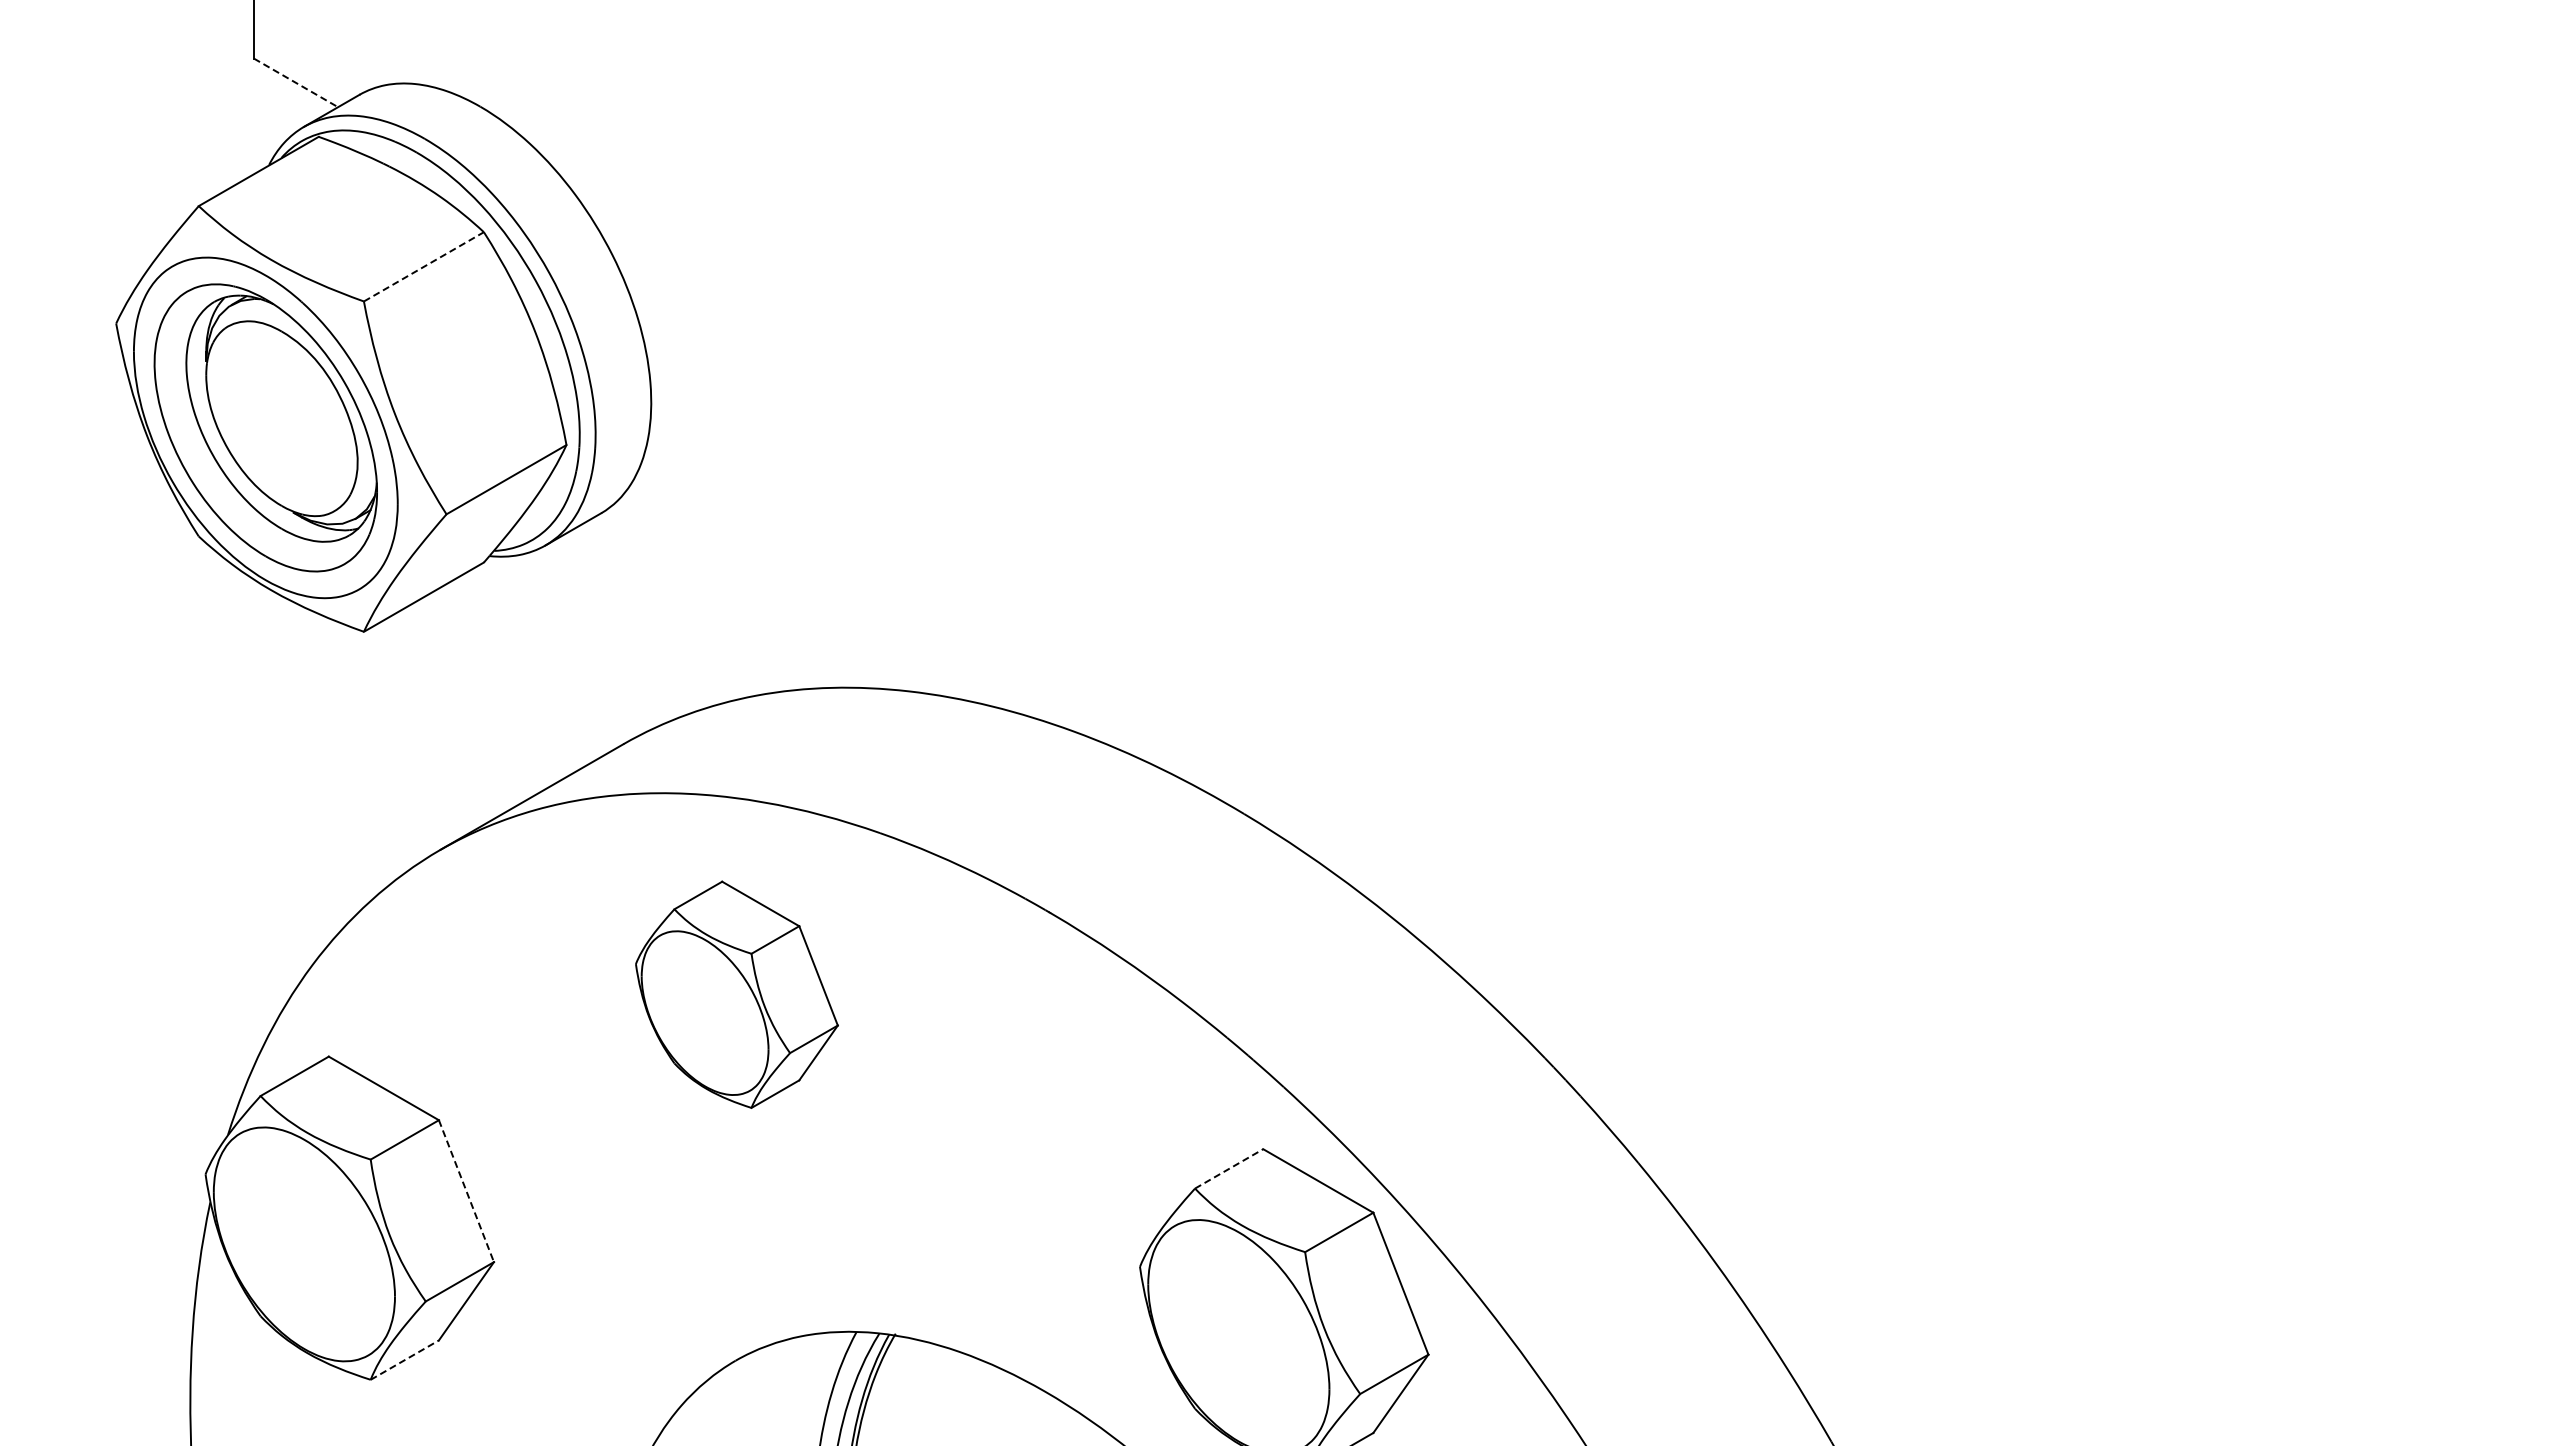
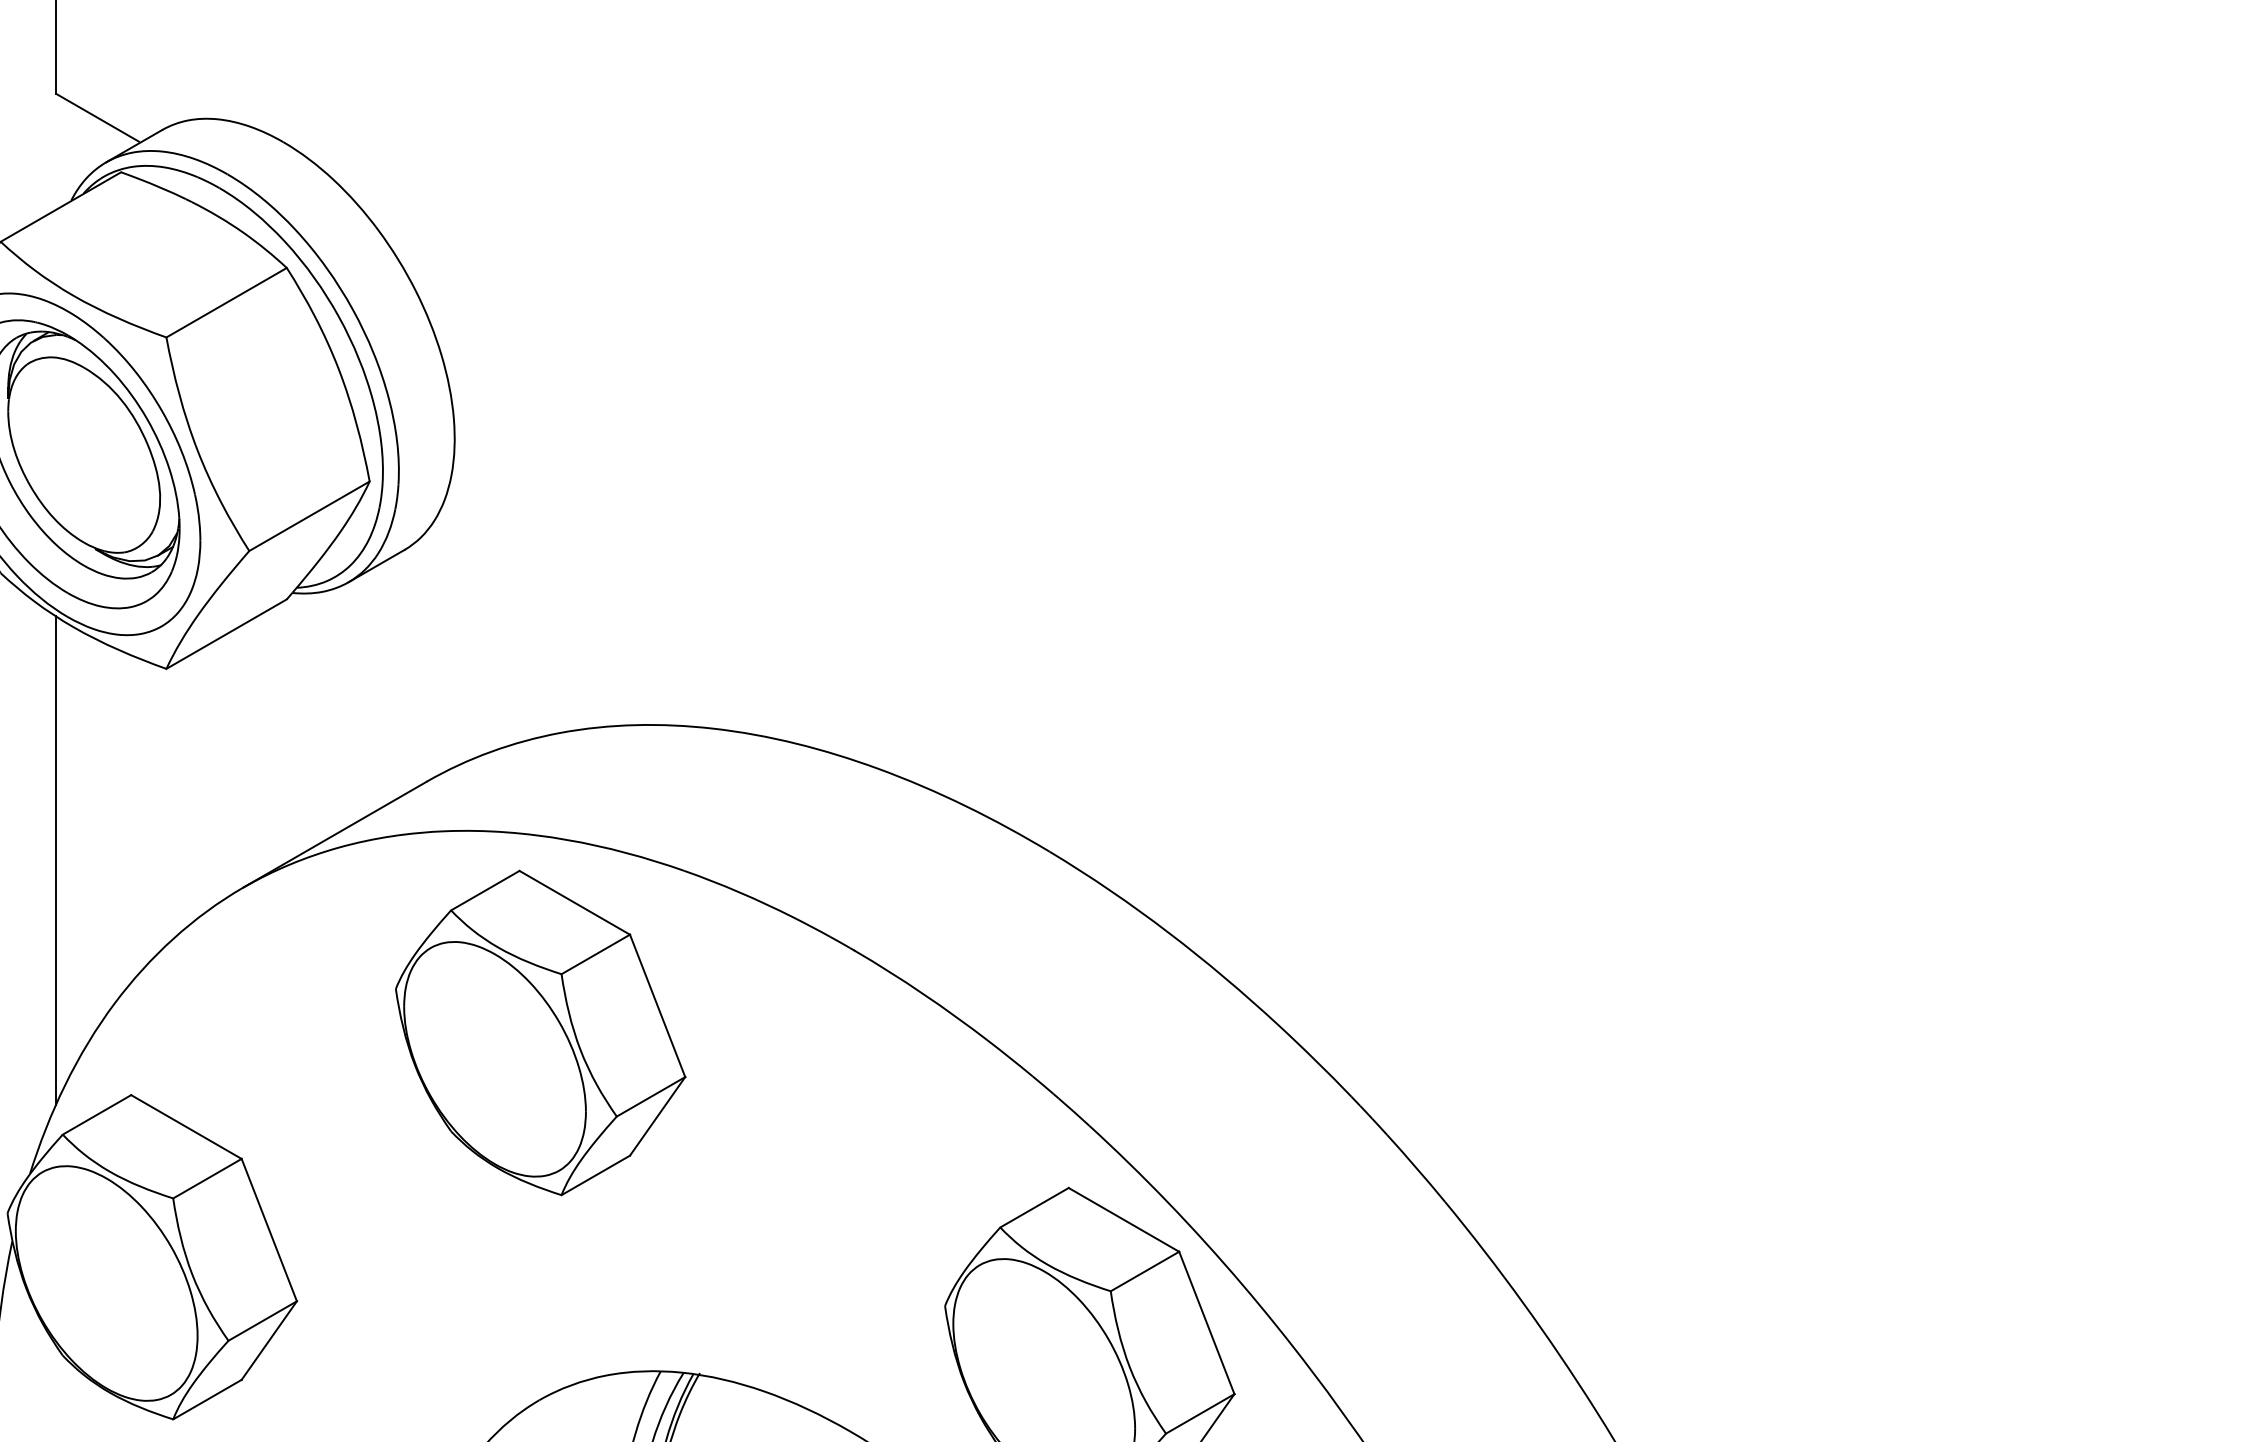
line: (295, 82) -> (97, 117), dashed -> solid
line: (424, 266) -> (227, 302), dashed -> solid
line: (253, 822) -> (55, 860), added
part: (736, 994) -> (540, 1032), size x1.43
line: (1229, 1168) -> (1034, 1207), dashed -> solid
line: (466, 1191) -> (269, 1230), dashed -> solid
line: (405, 1359) -> (208, 1398), dashed -> solid

